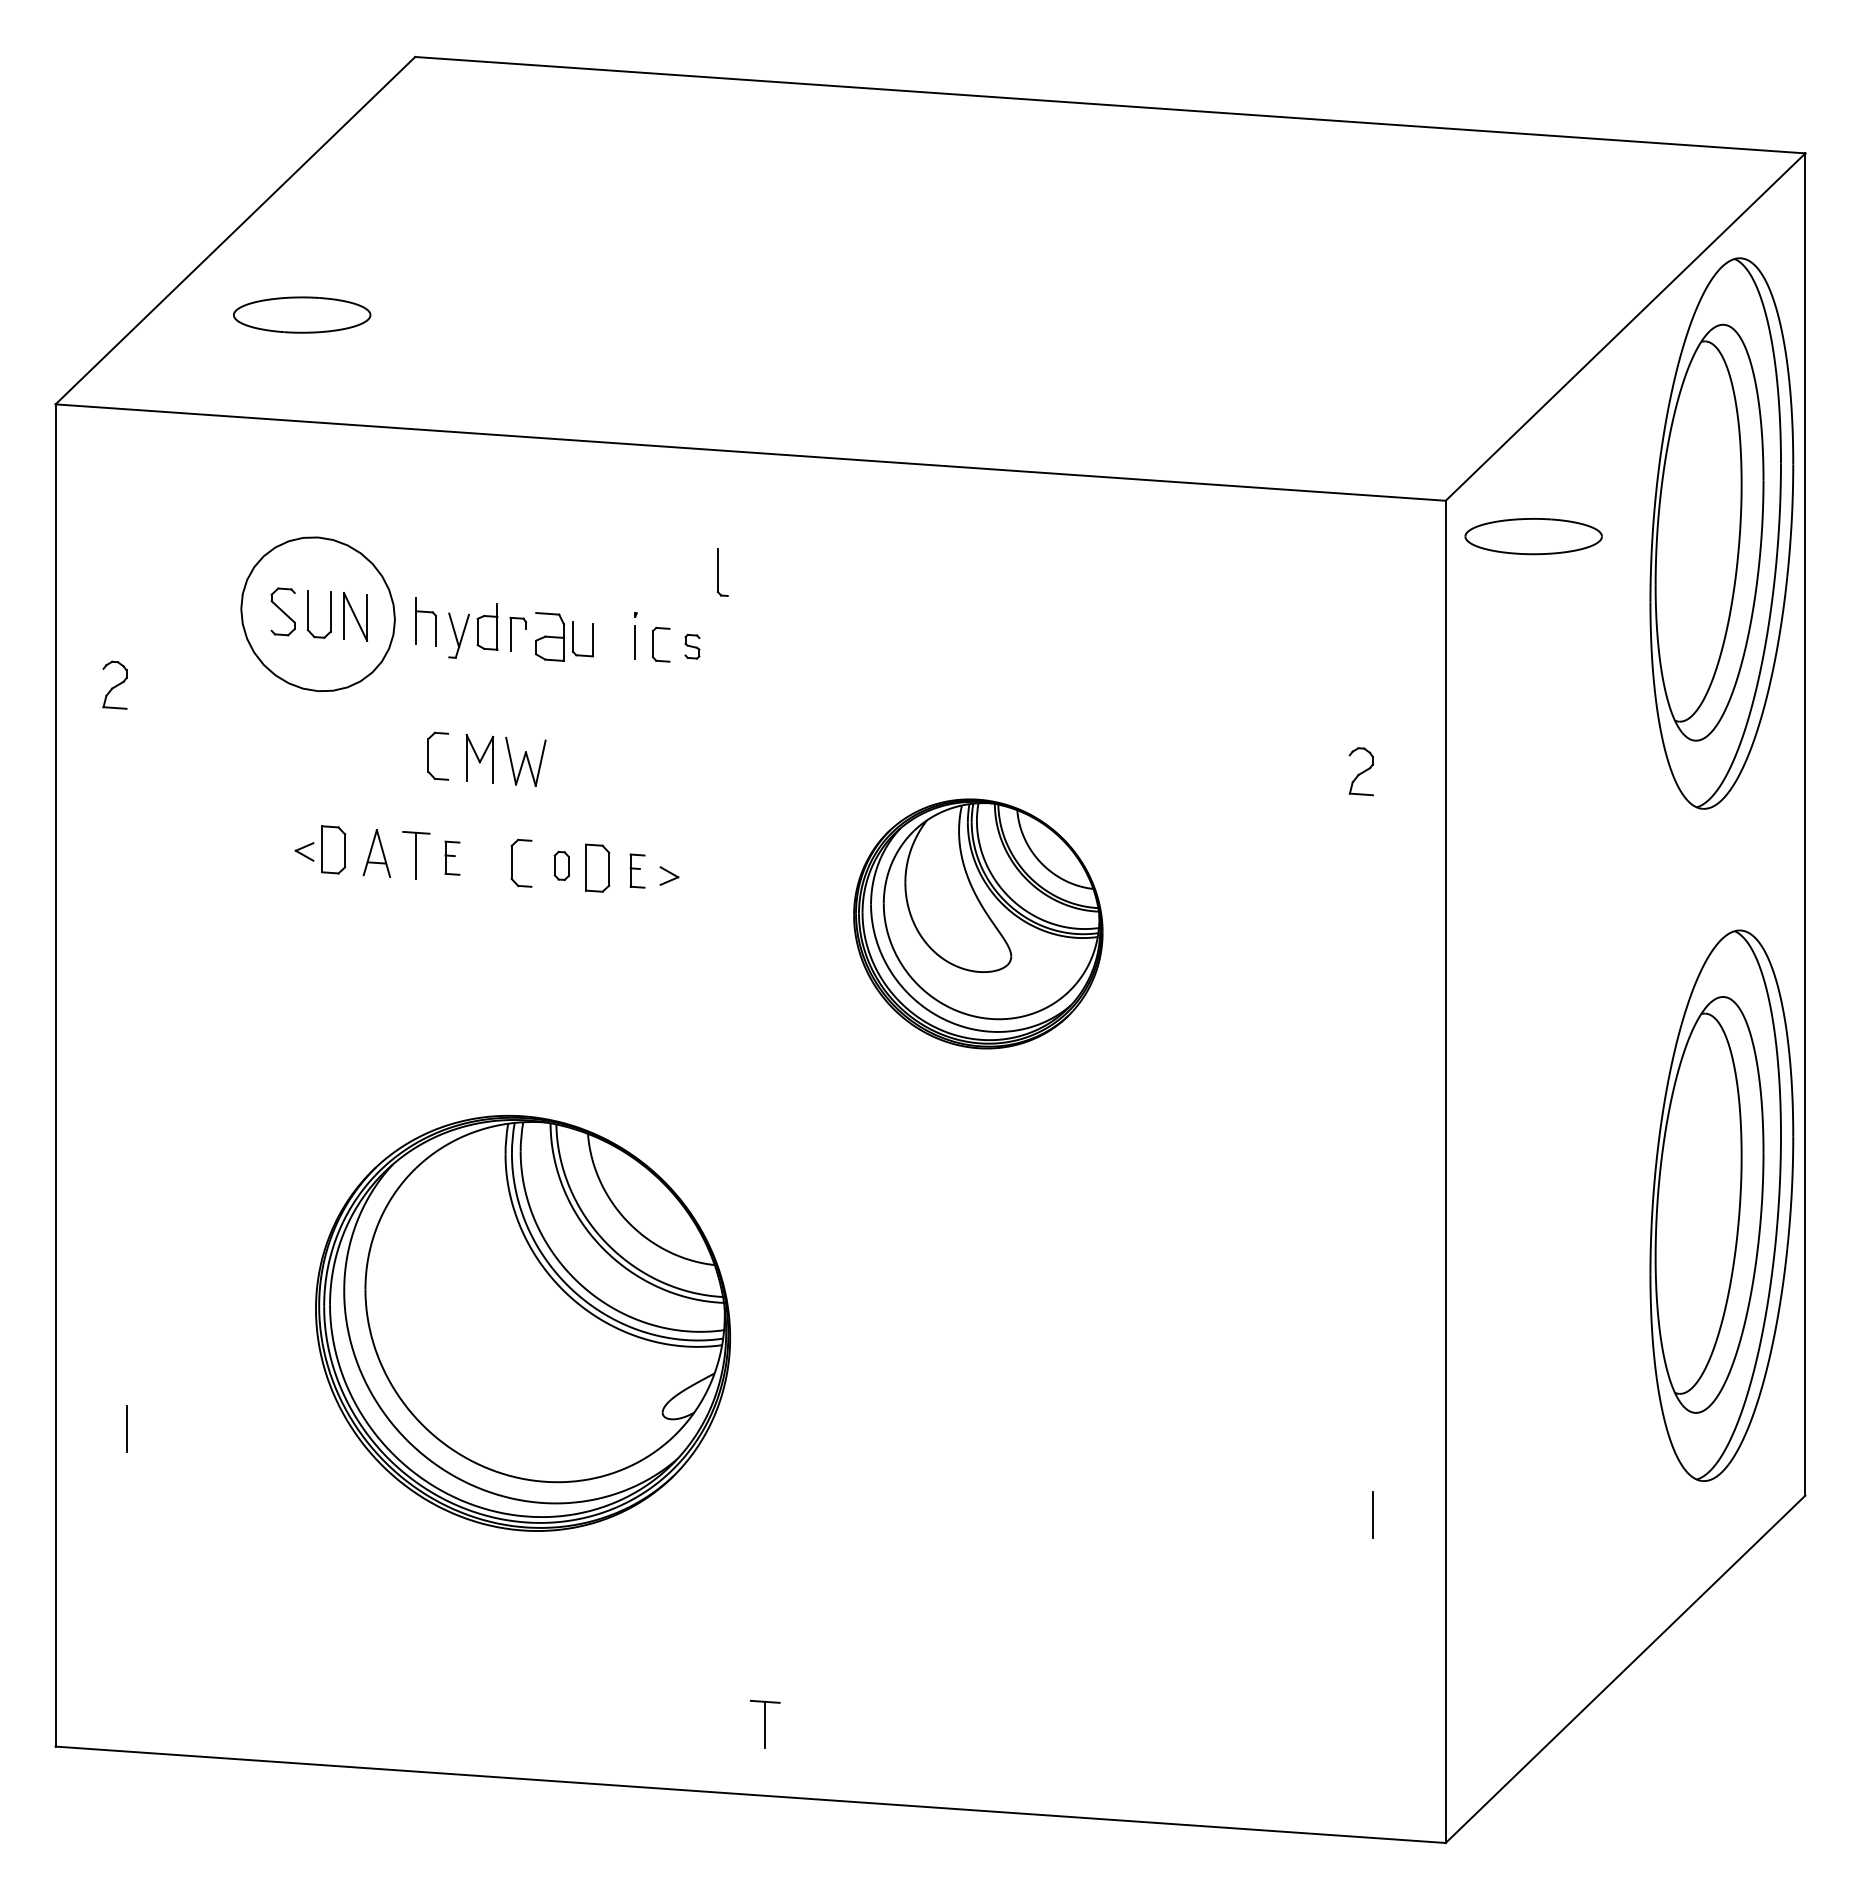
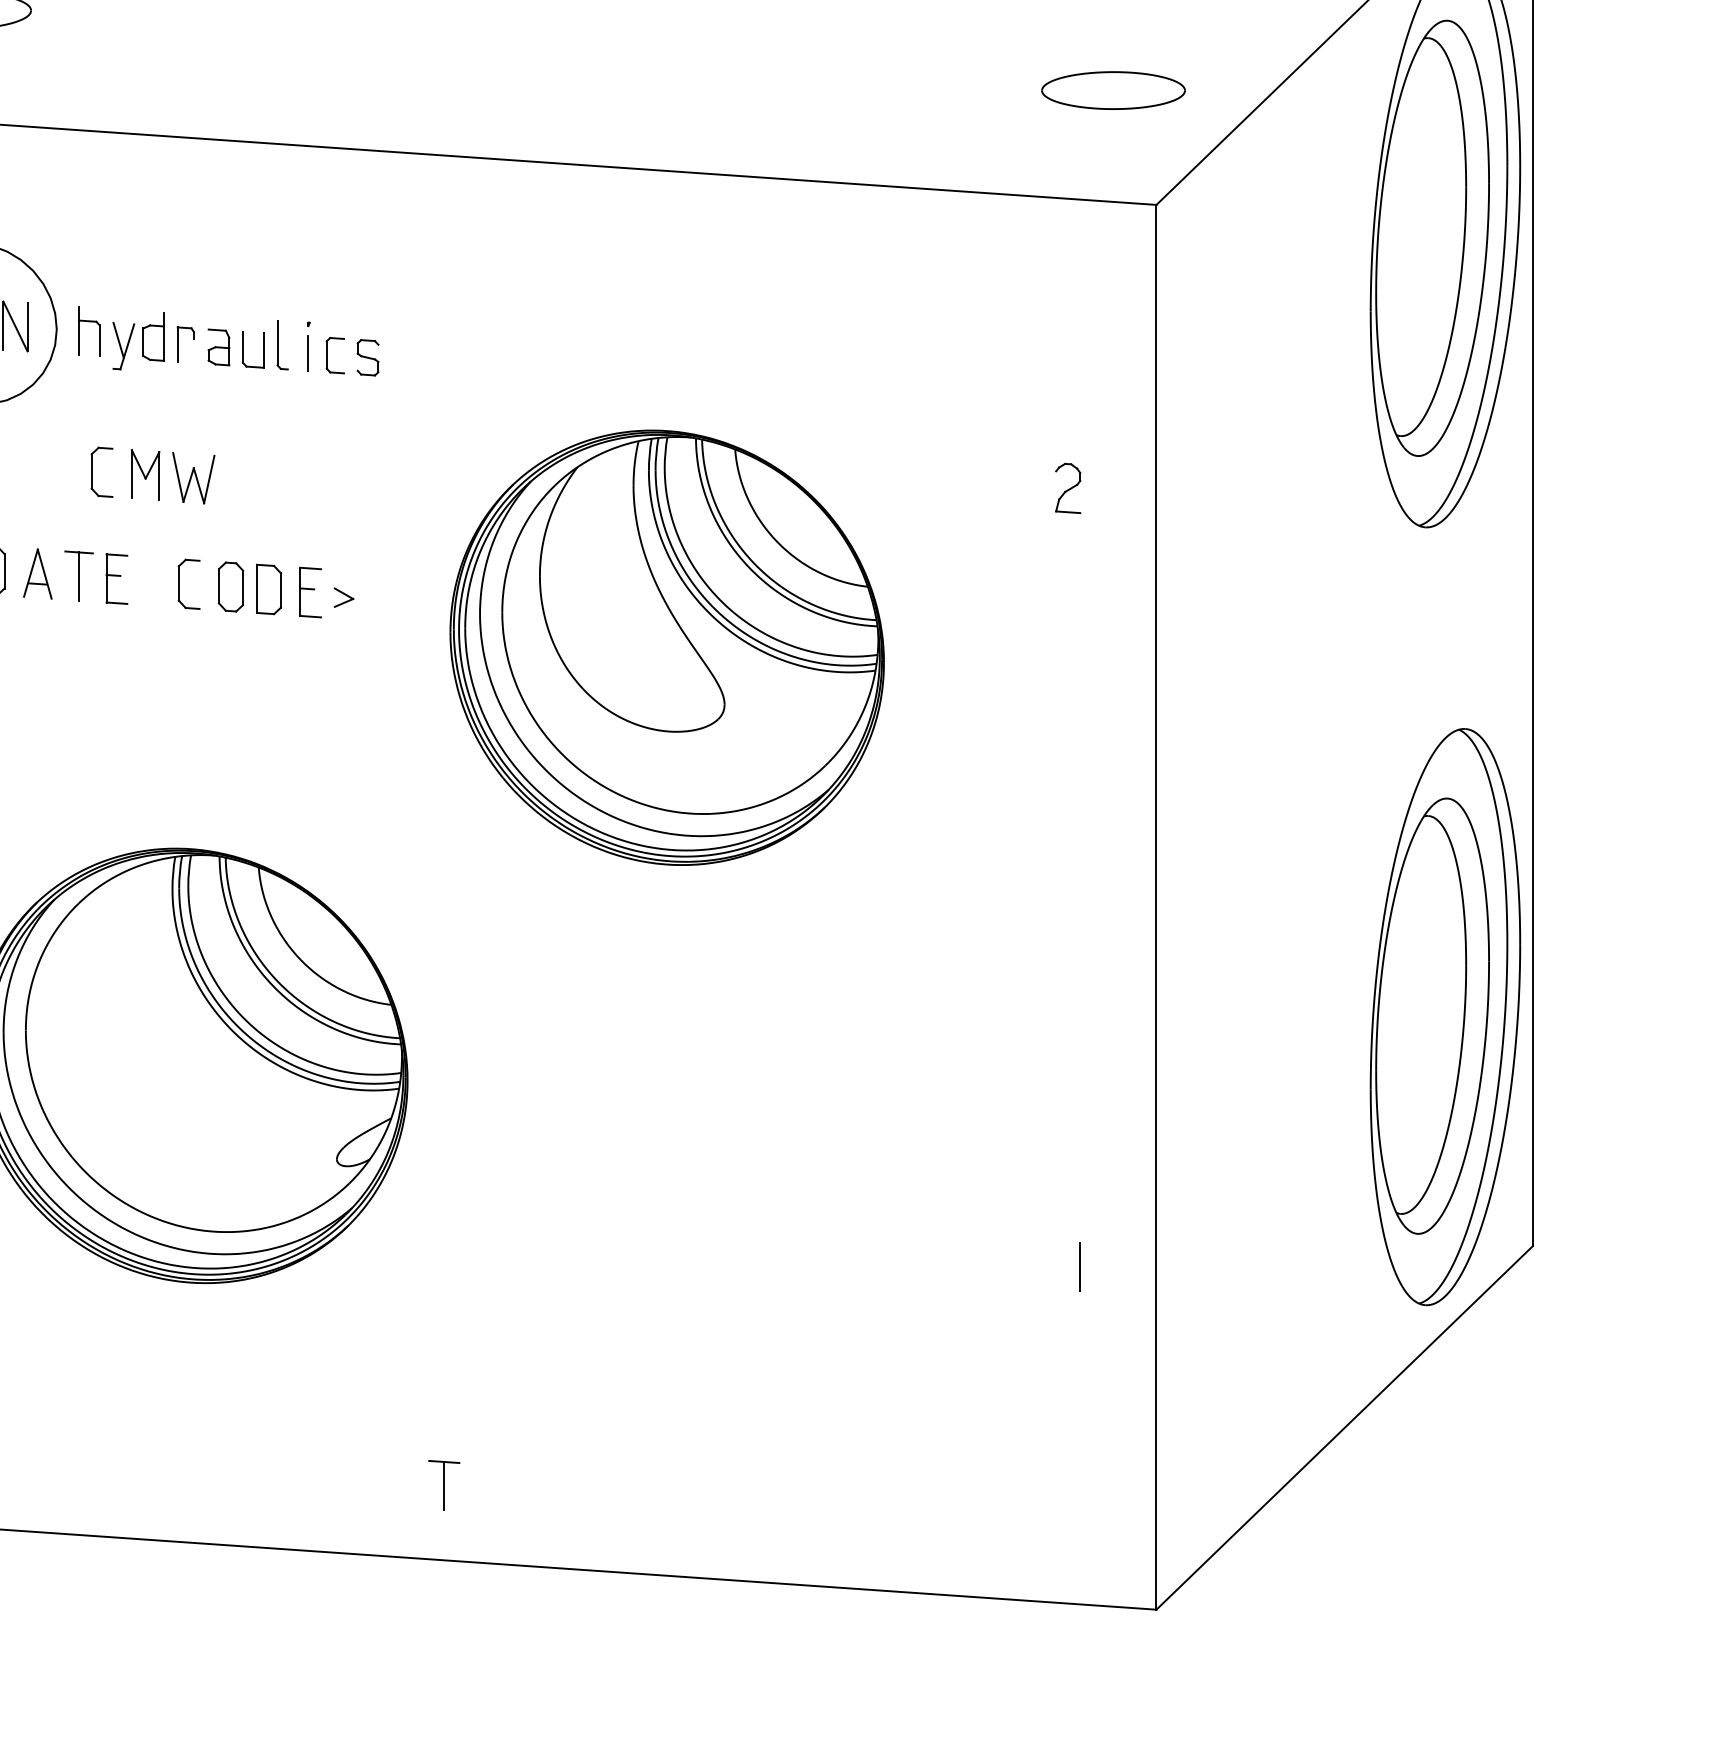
part: (1533, 536) -> (1113, 90), moved
part: (722, 572) -> (282, 344), moved
part: (549, 636) -> (218, 346), size x0.71
part: (692, 646) -> (368, 357), size x1.43
part: (452, 857) -> (116, 578), size x1.43
part: (561, 865) -> (231, 586), size x1.67
part: (637, 870) -> (310, 591), size x1.43
part: (978, 923) -> (667, 647), size x1.67
part: (1721, 1205) -> (1445, 1016), moved

